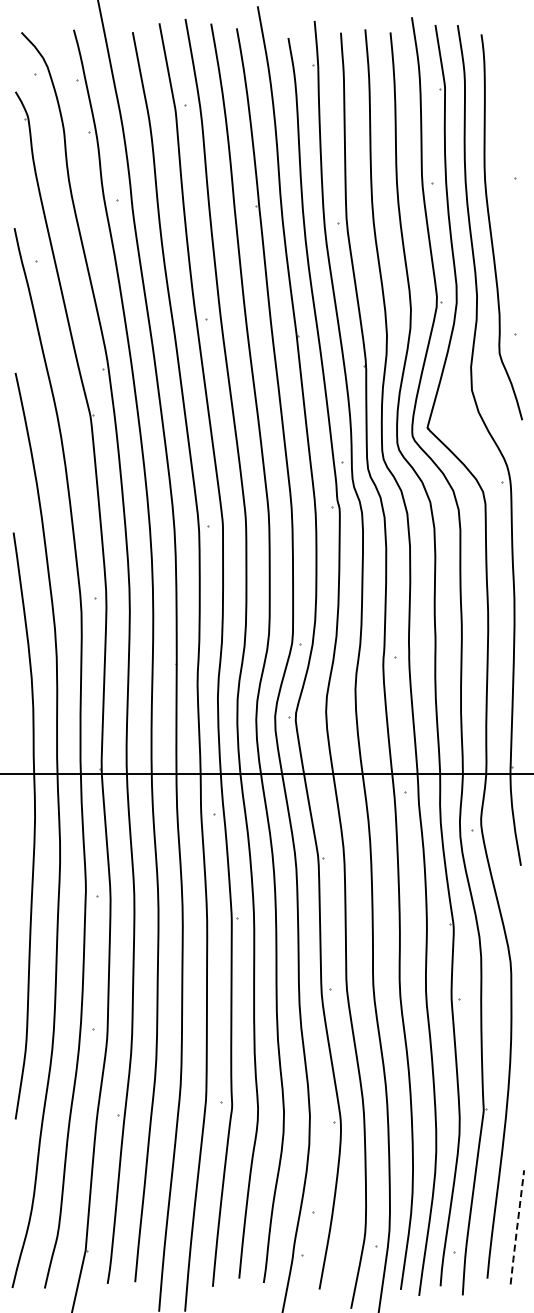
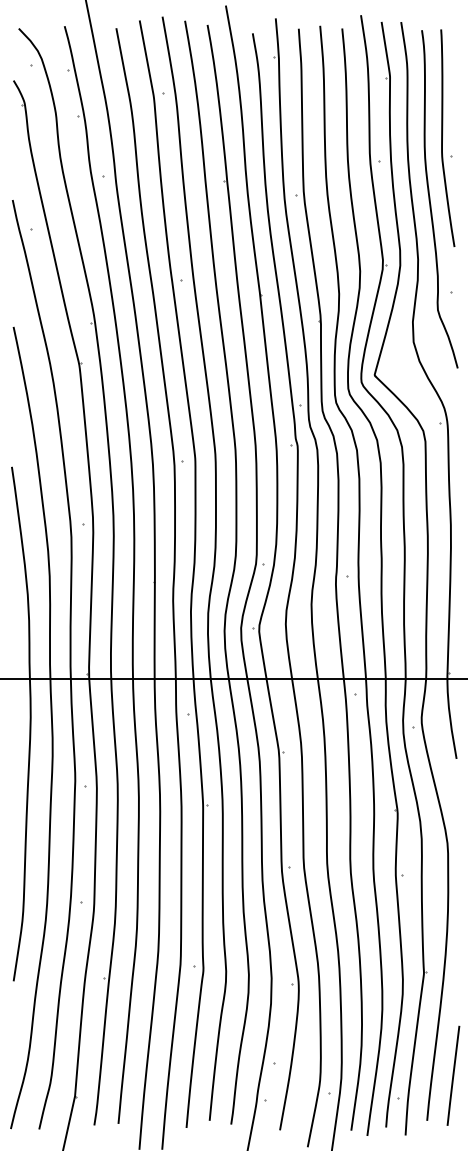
curve: (505, 157) -> (443, 138), added
line: (517, 1228) -> (453, 1076), dashed -> solid

